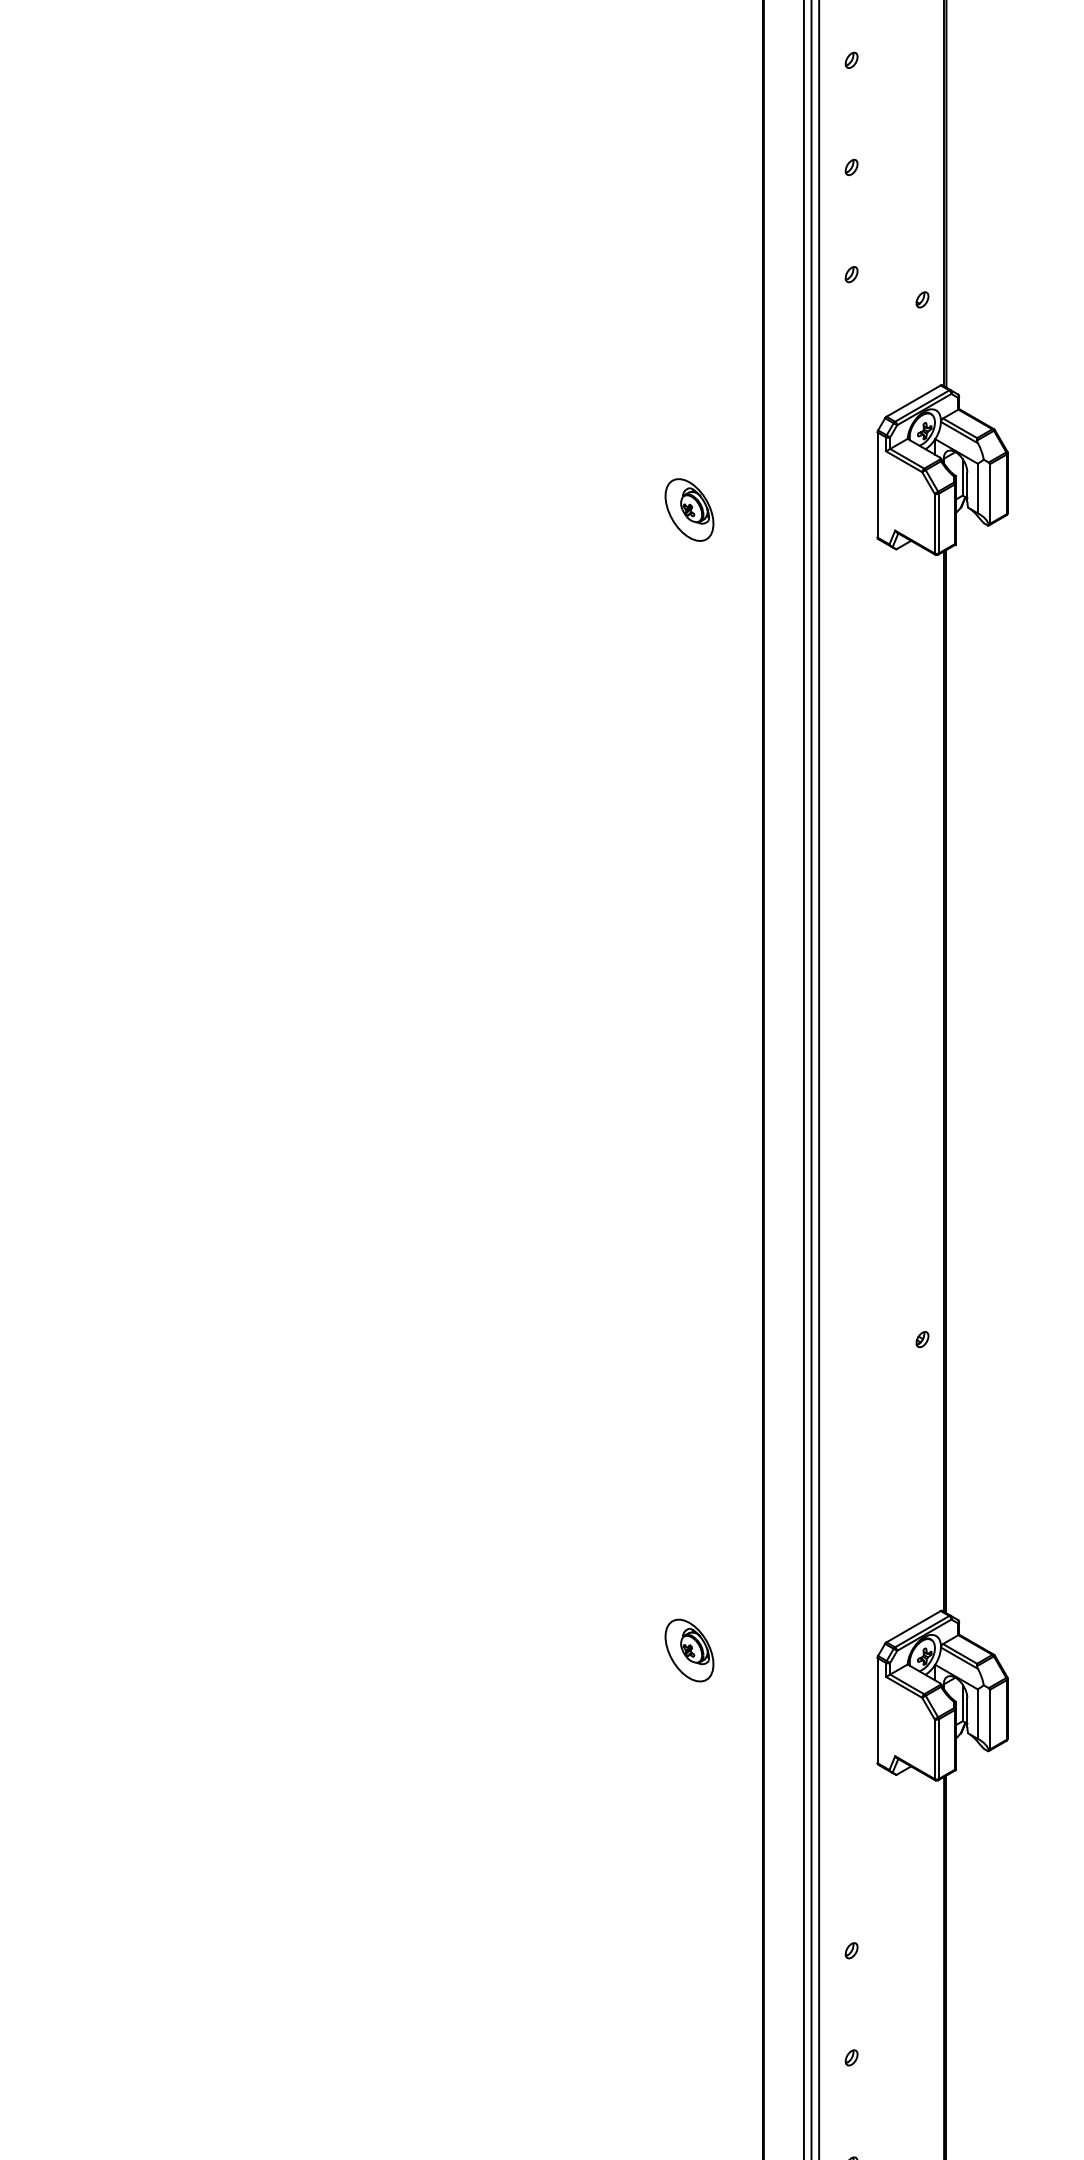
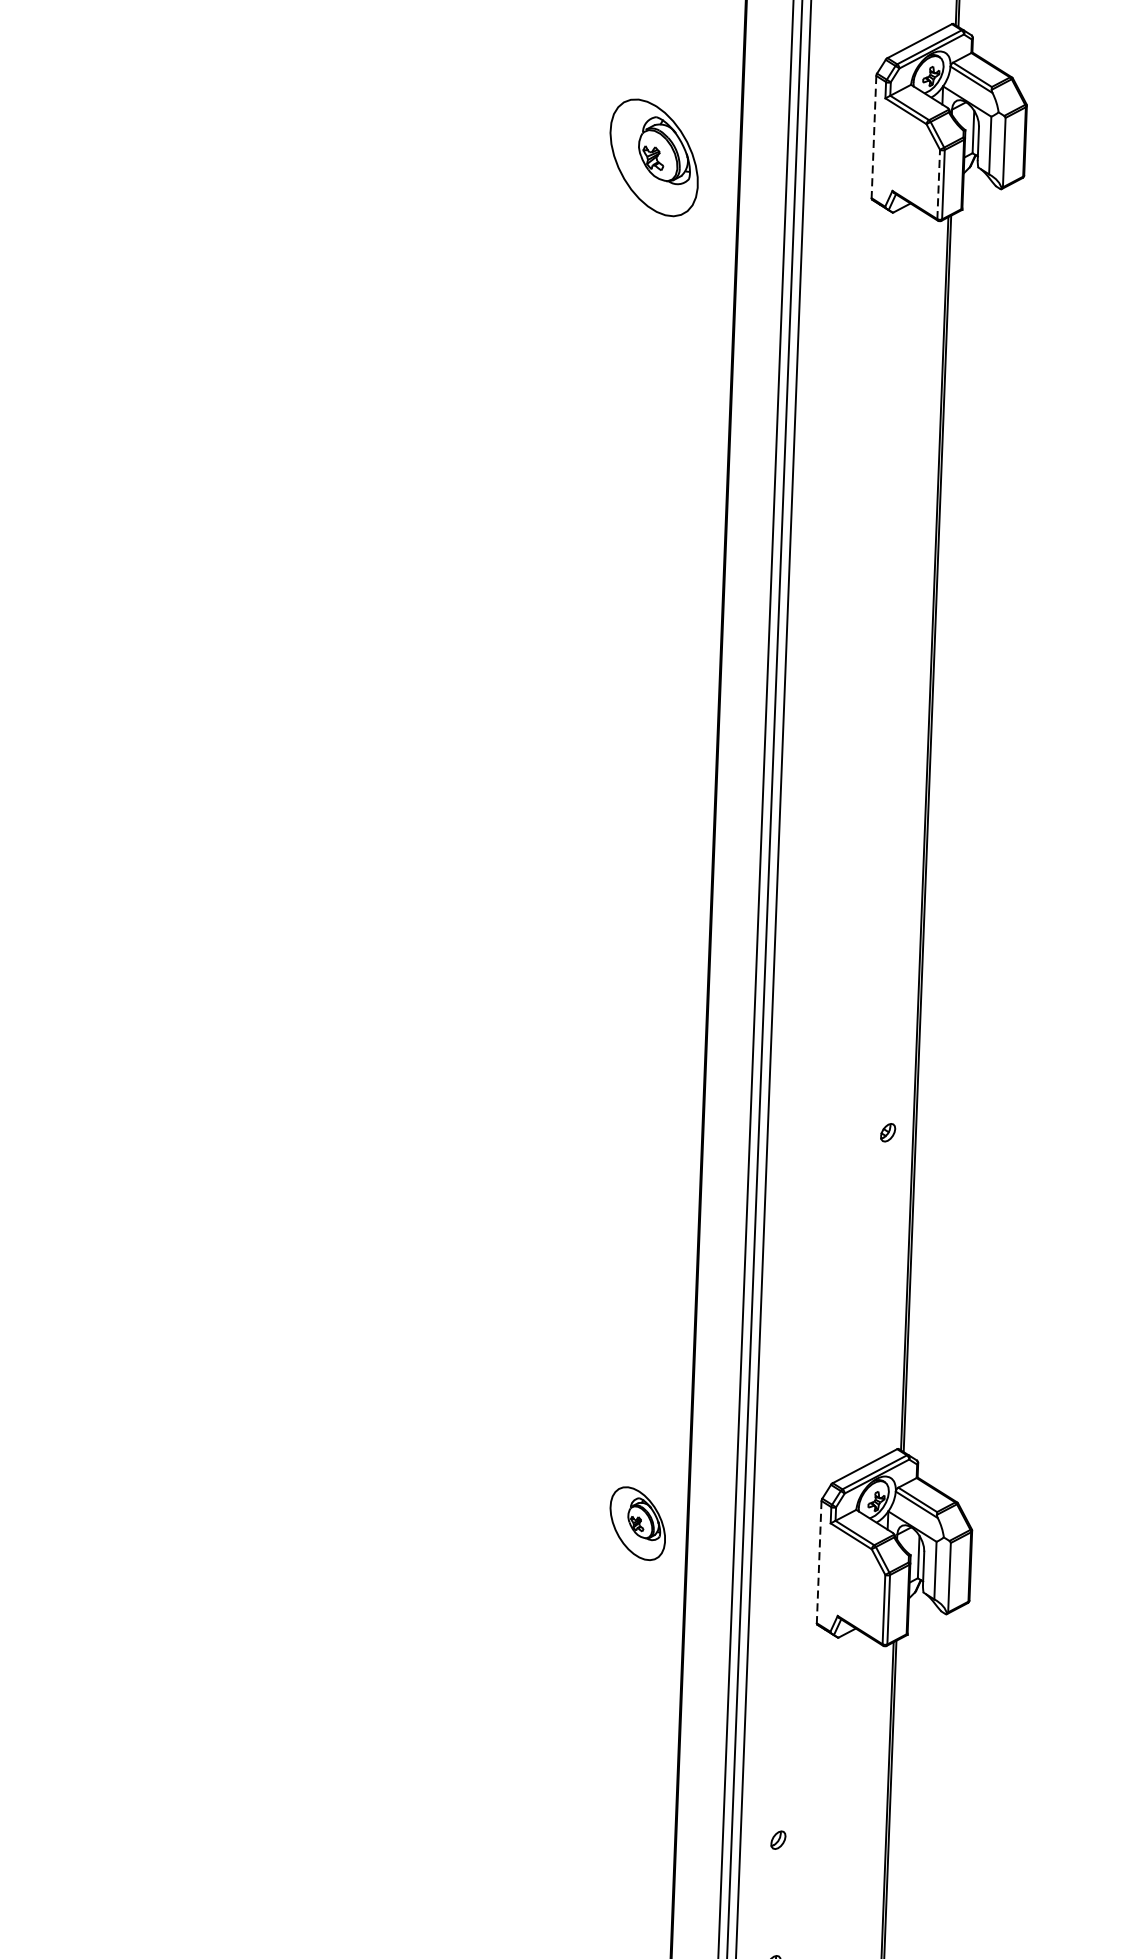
line: (877, 484) -> (873, 136), solid -> dashed
part: (689, 509) -> (654, 157), size x1.6
line: (934, 523) -> (938, 184), solid -> dashed
part: (689, 1650) -> (637, 1523), moved
line: (877, 1710) -> (819, 1562), solid -> dashed

